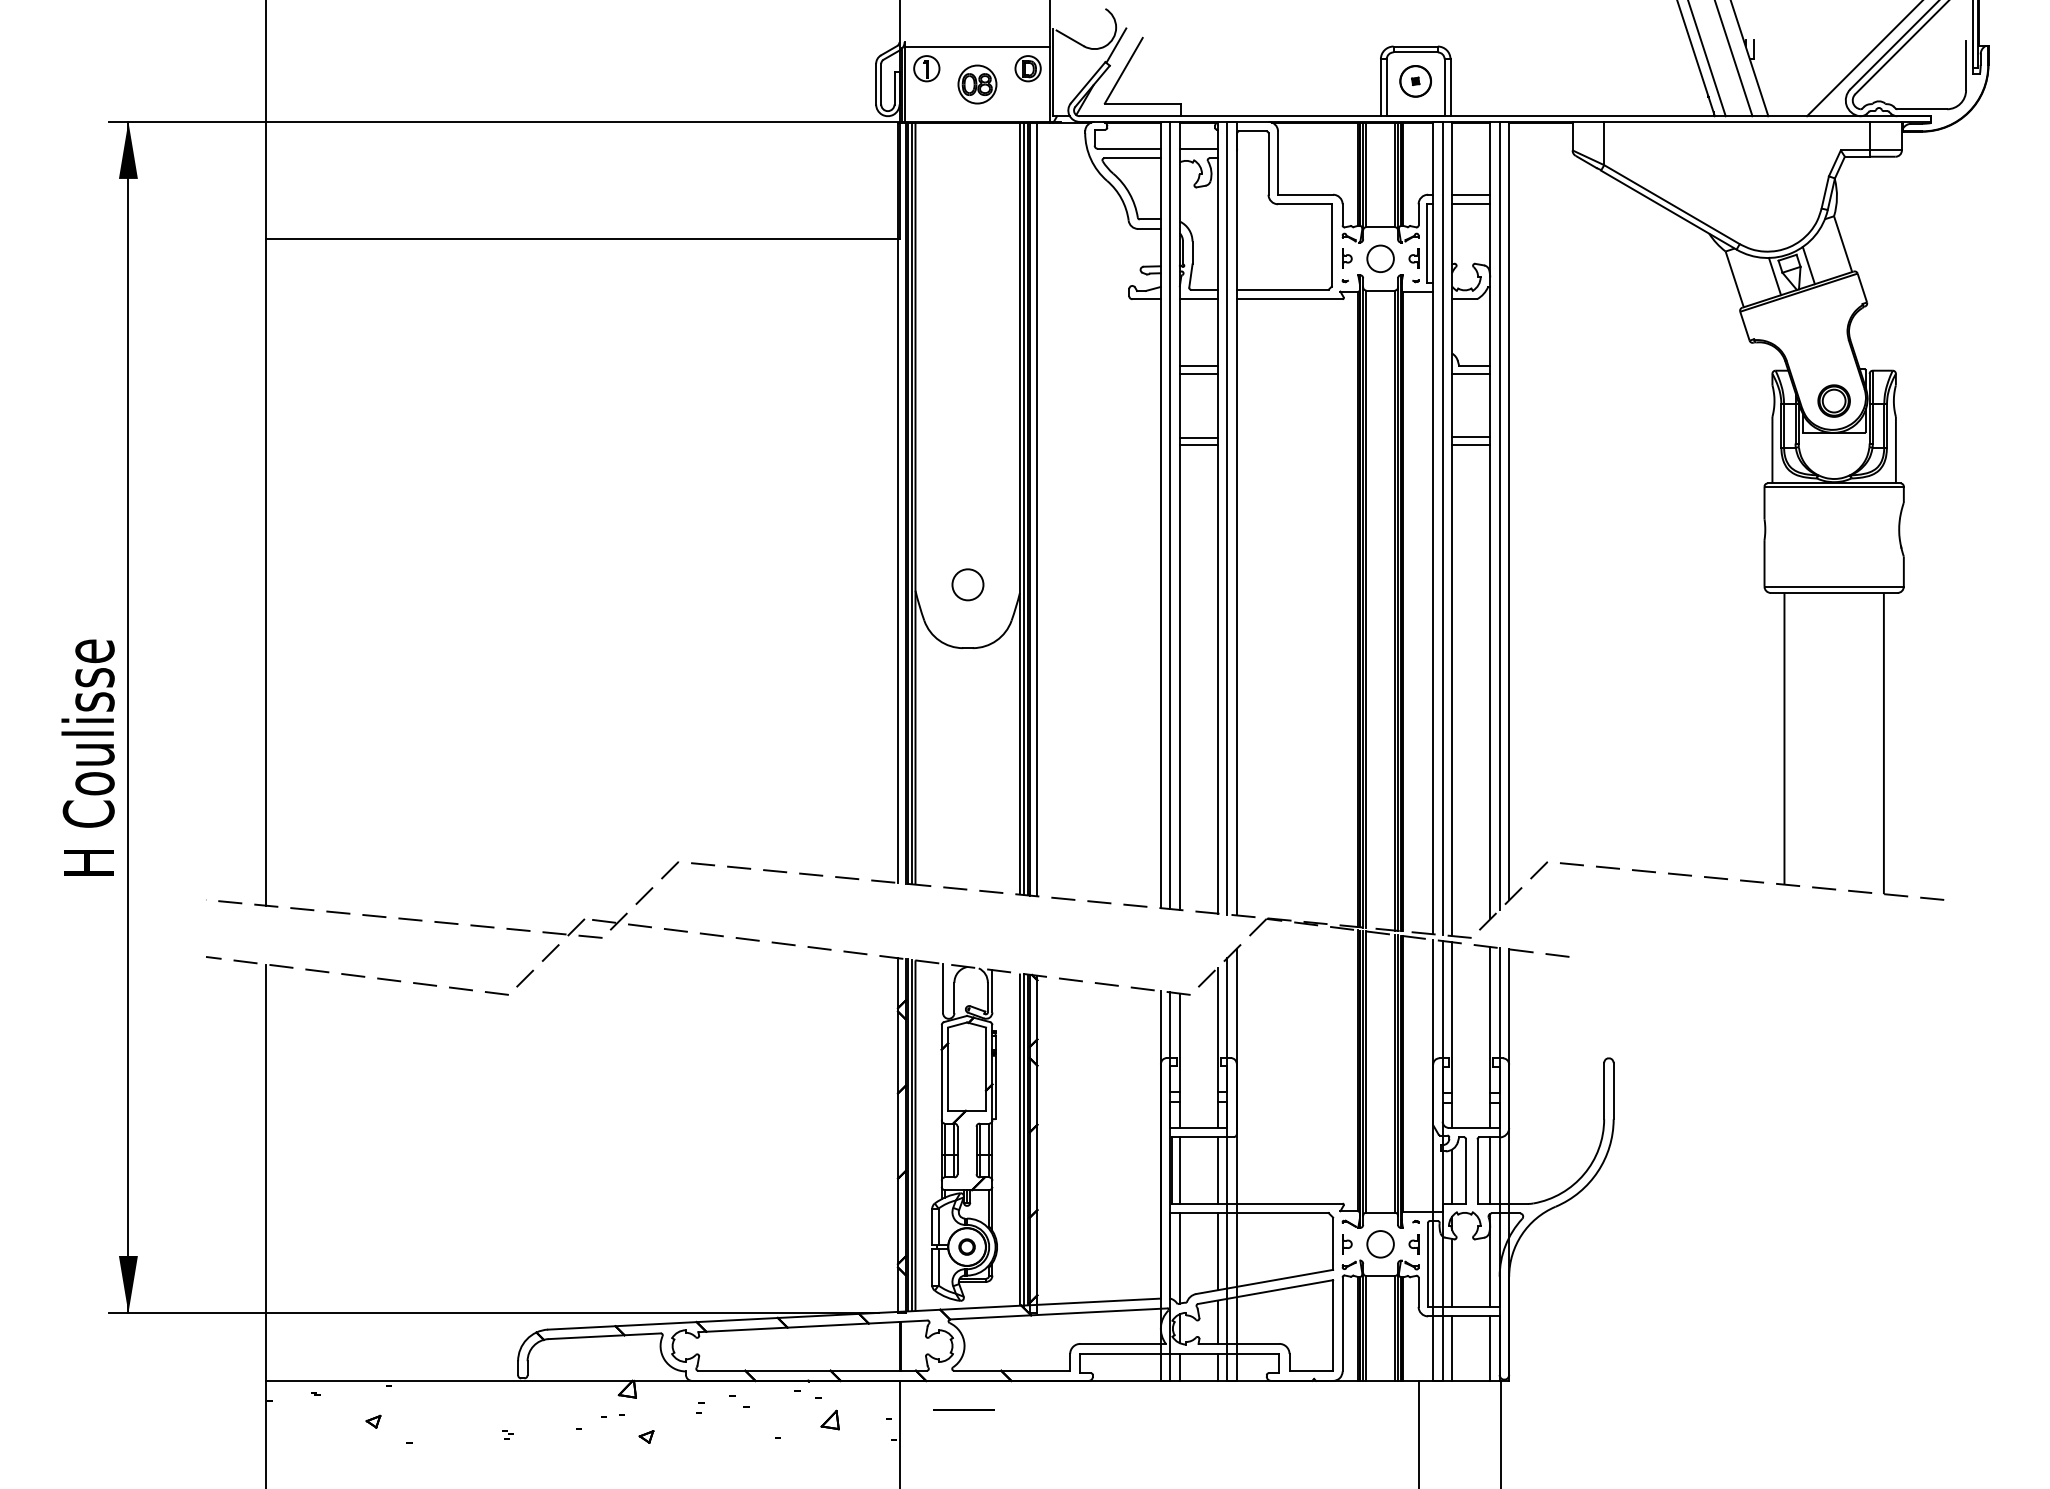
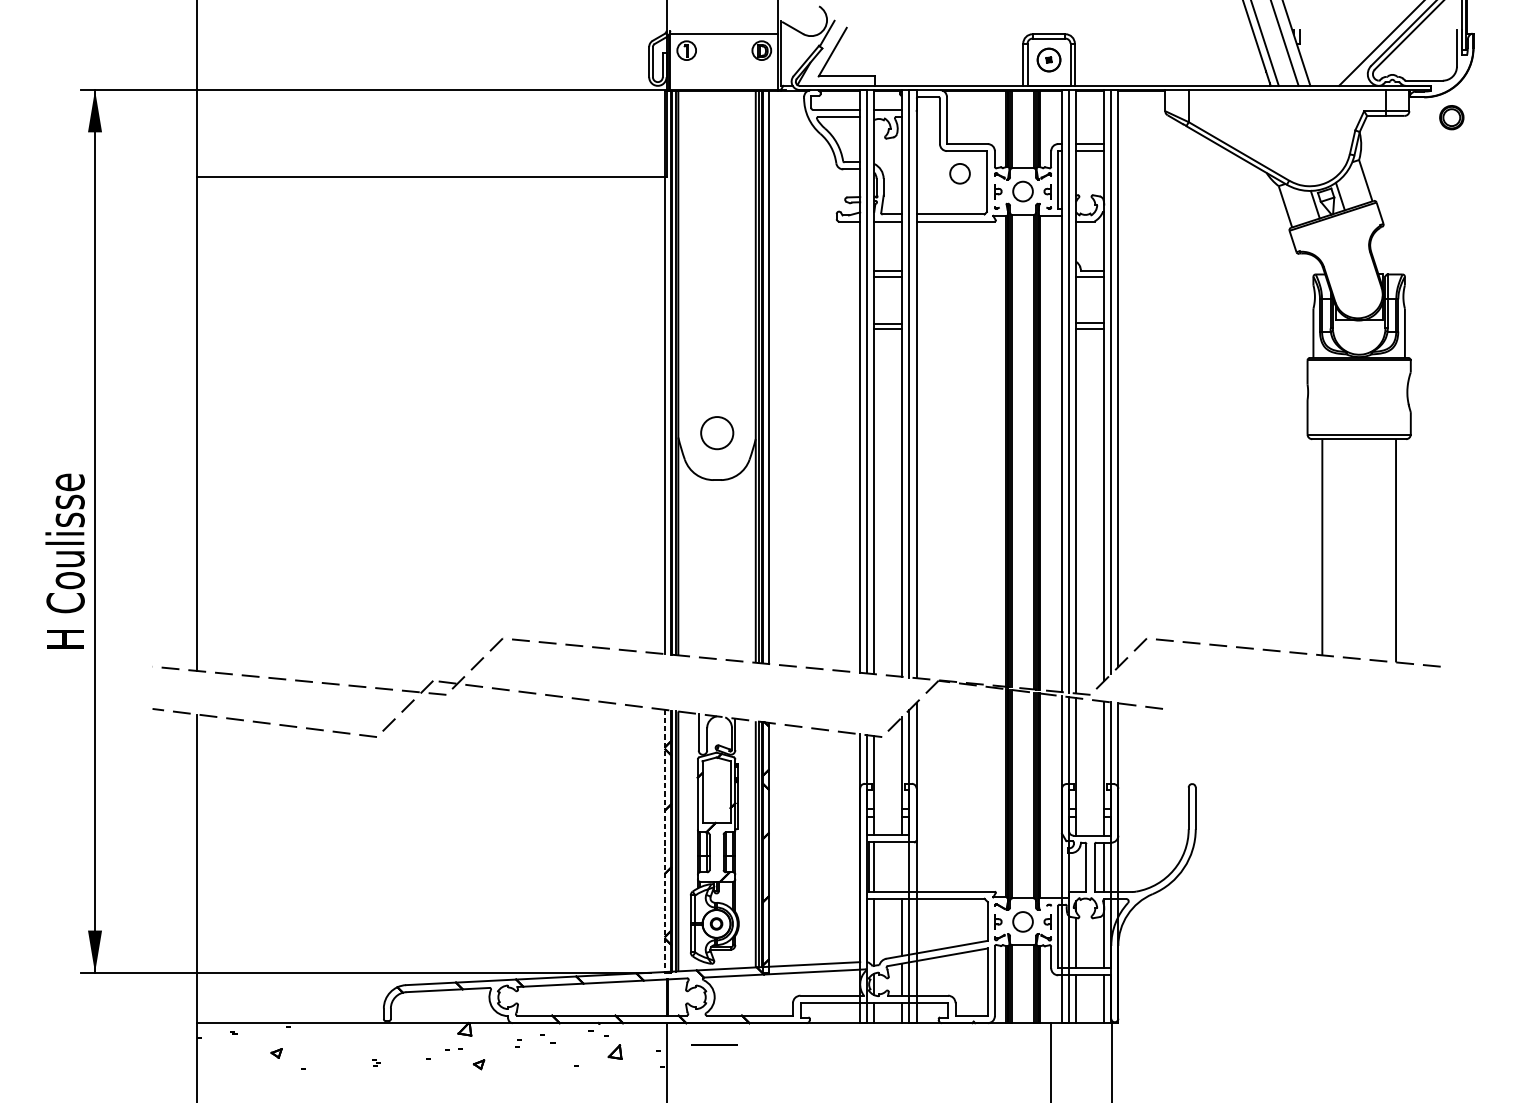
part: (977, 84) -> (724, 62), removed
circle: (1295, 234) -> (959, 173), added
part: (1833, 400) -> (1451, 117), moved
circle: (967, 584) -> (716, 432), size x1.4
line: (898, 1136) -> (665, 842), solid -> dashed
line: (1217, 1170) -> (902, 867), removed
line: (1452, 1176) -> (1076, 871), removed

